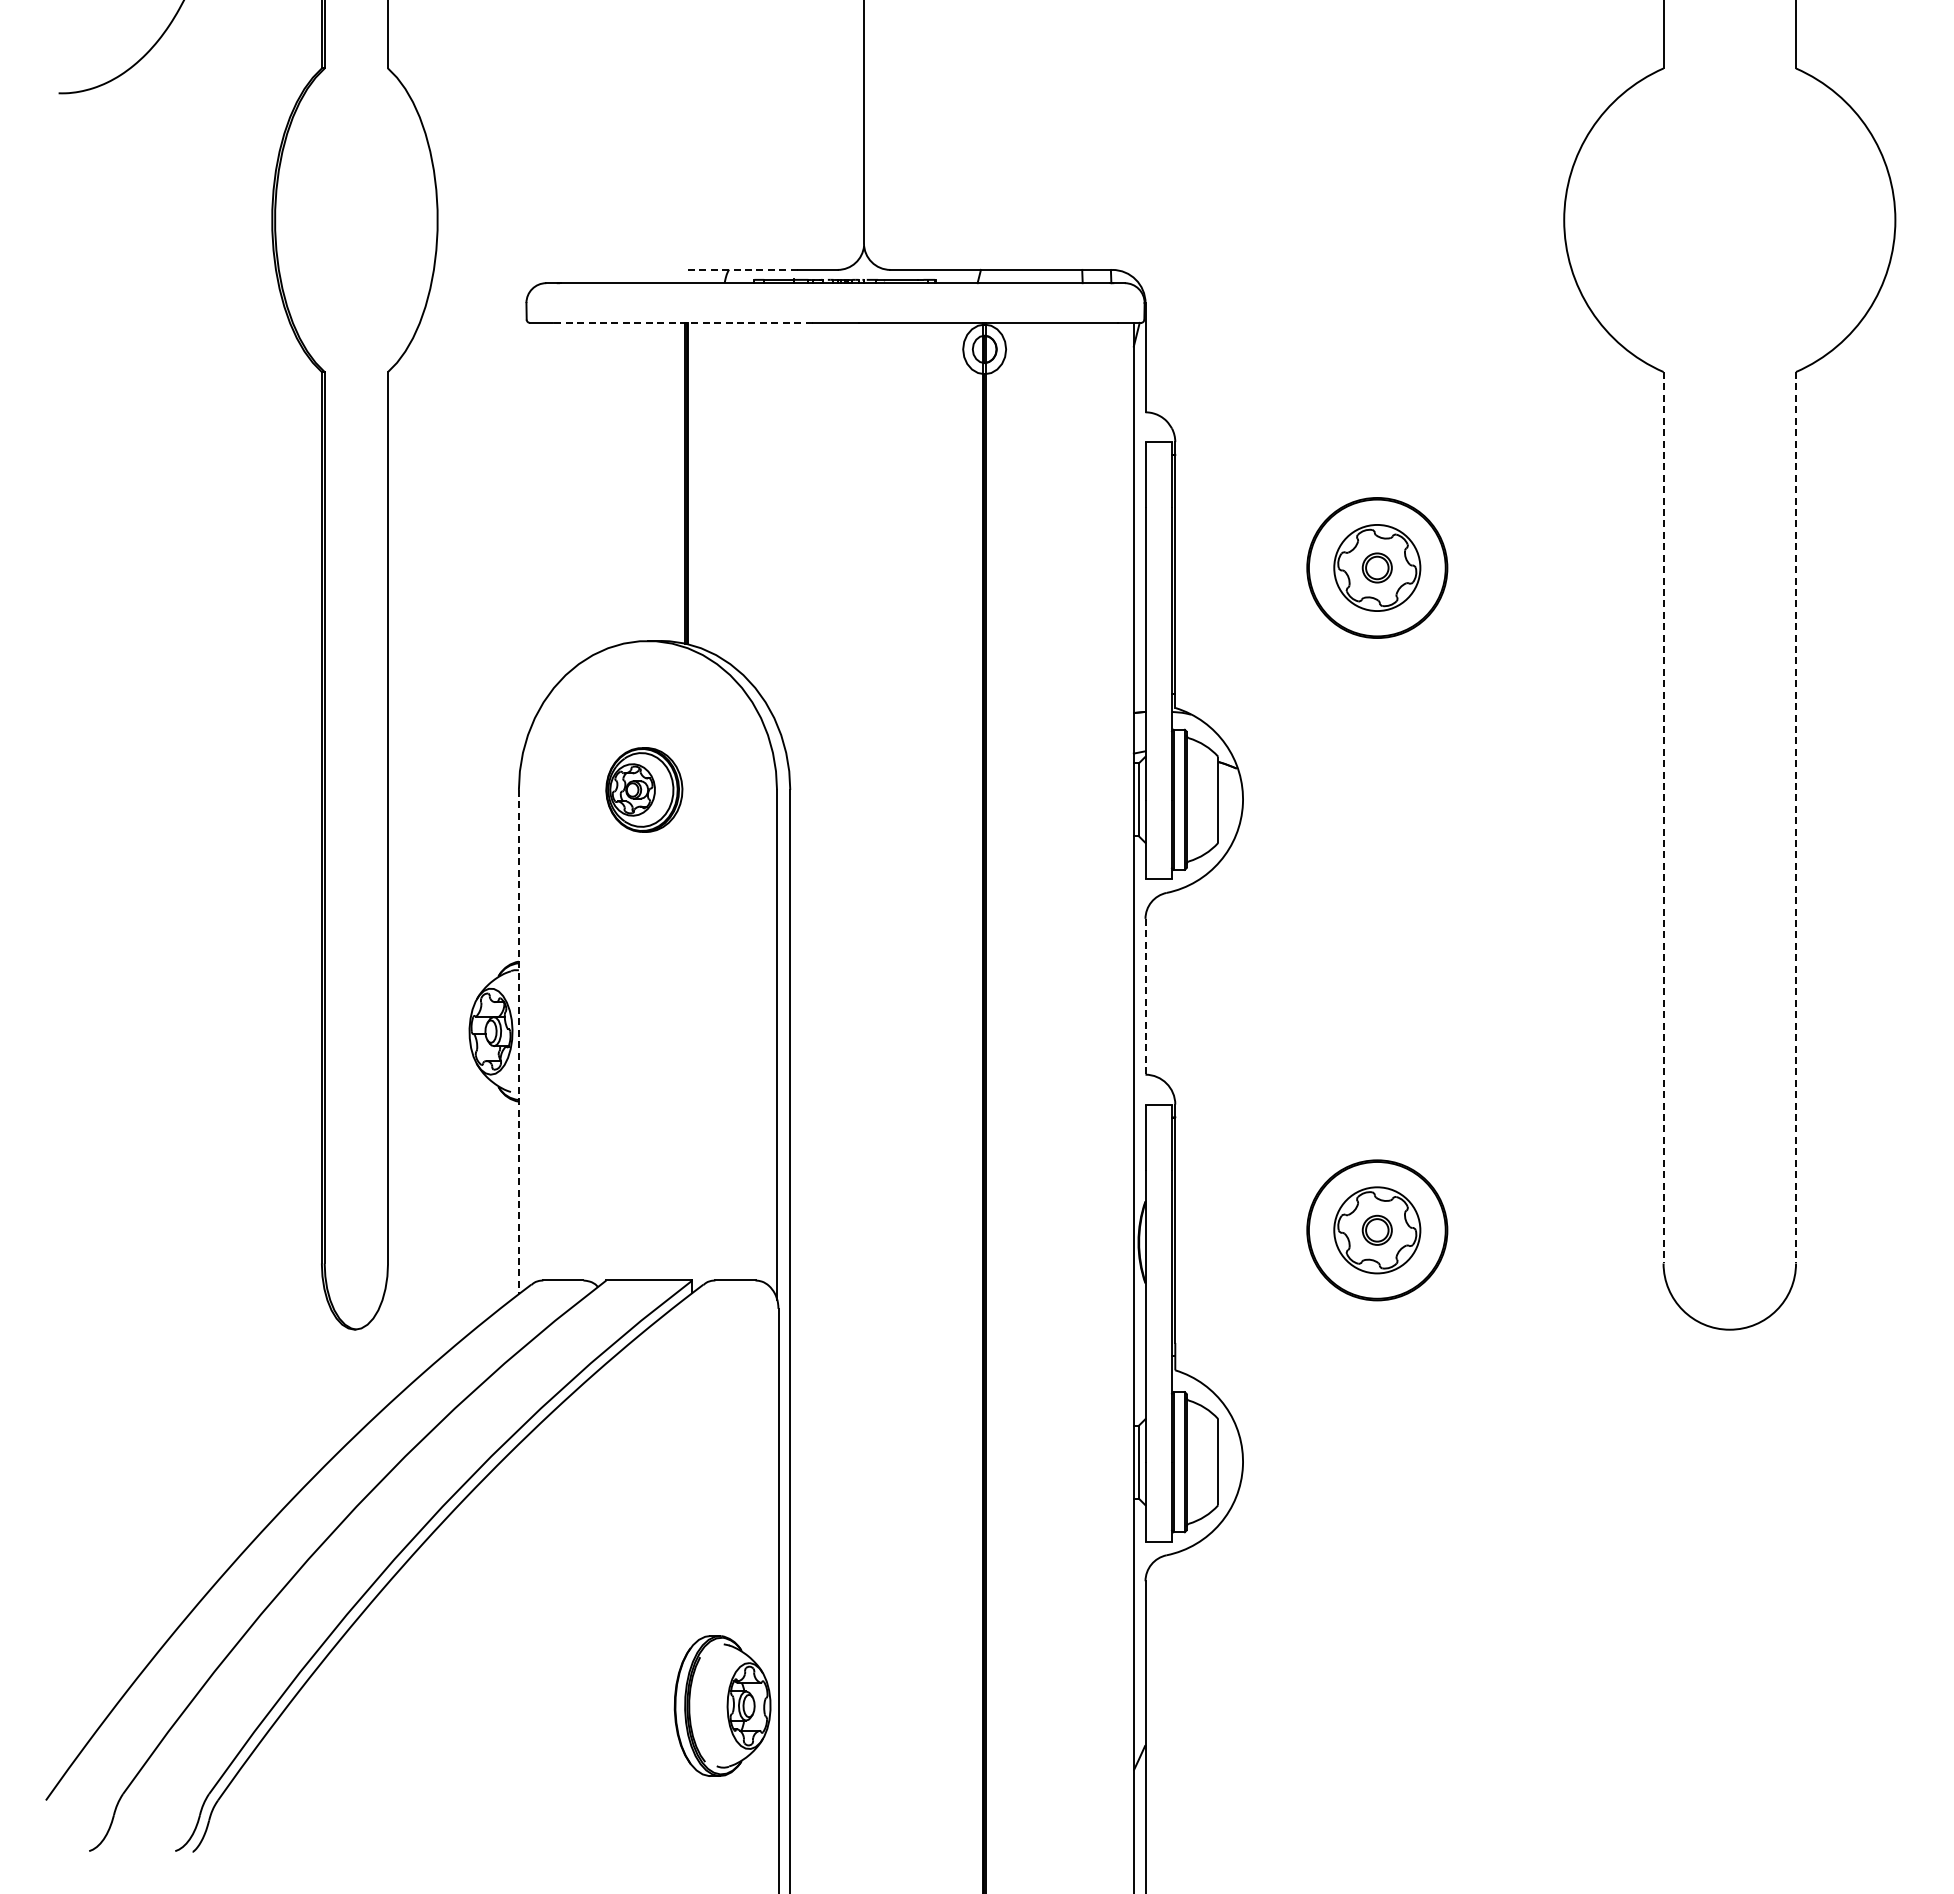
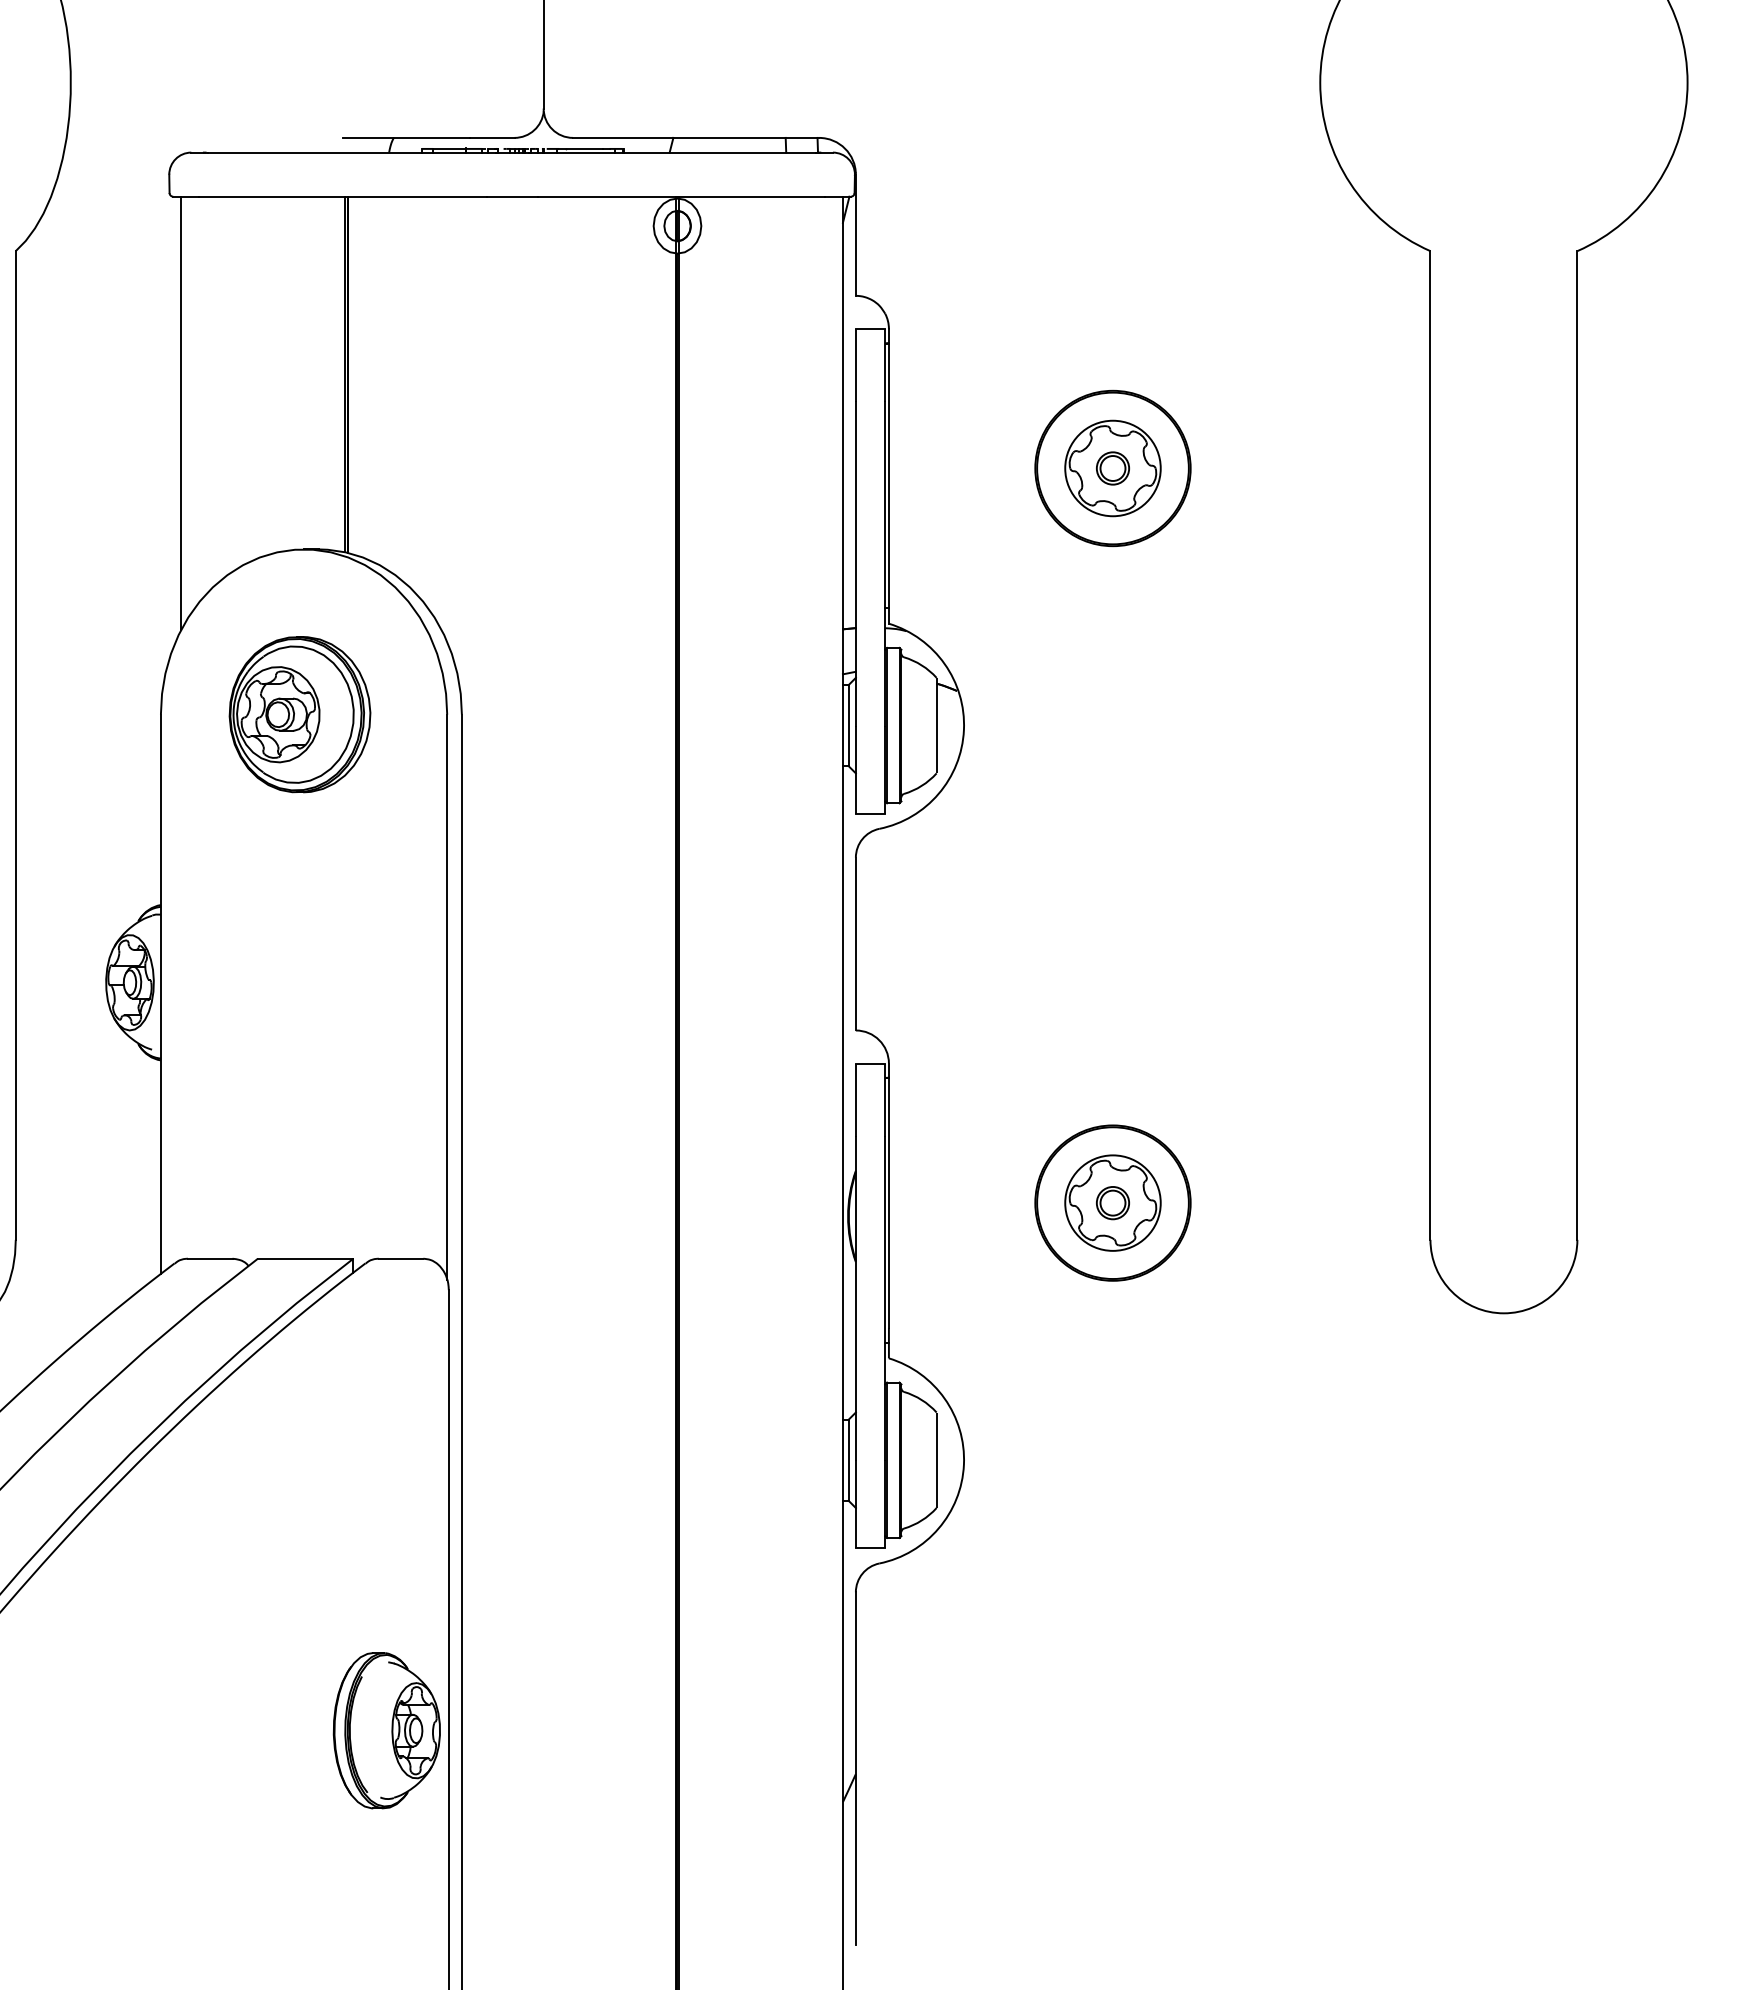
line: (739, 269) -> (405, 137), dashed -> solid
line: (682, 322) -> (342, 196), dashed -> solid
line: (537, 517) -> (181, 412), added
part: (644, 789) -> (300, 714), size x1.67
line: (1663, 817) -> (1430, 745), dashed -> solid
line: (1796, 817) -> (1577, 745), dashed -> solid
line: (1145, 996) -> (855, 943), dashed -> solid
line: (518, 1042) -> (160, 994), dashed -> solid

